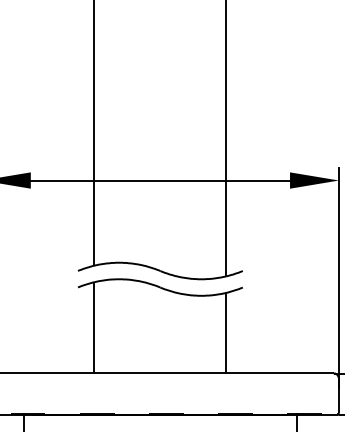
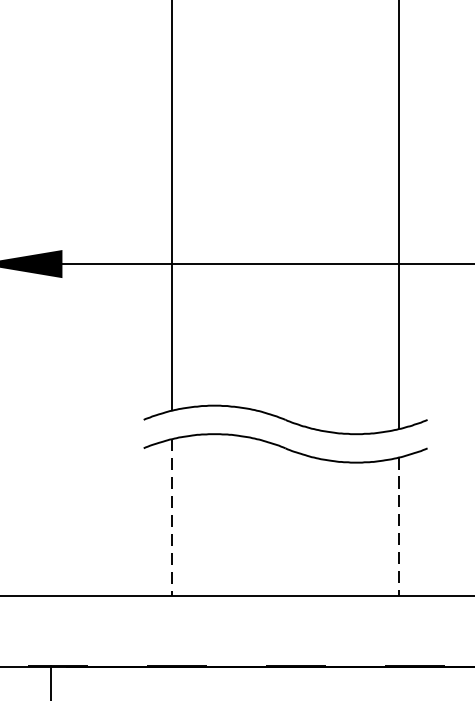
line: (94, 327) -> (172, 517), solid -> dashed
line: (226, 333) -> (399, 527), solid -> dashed

